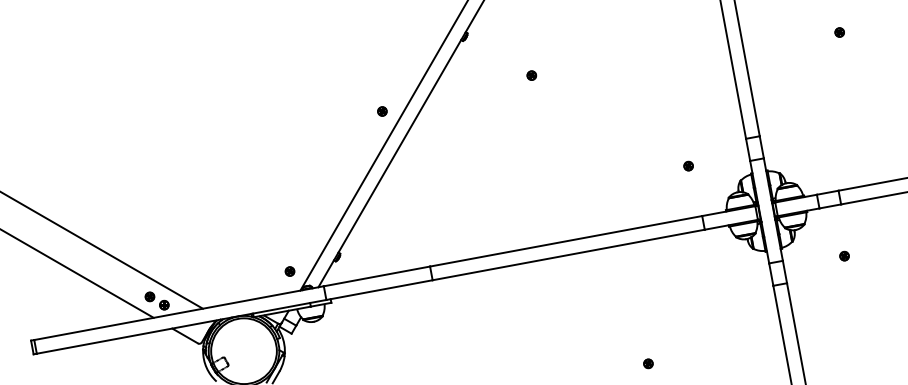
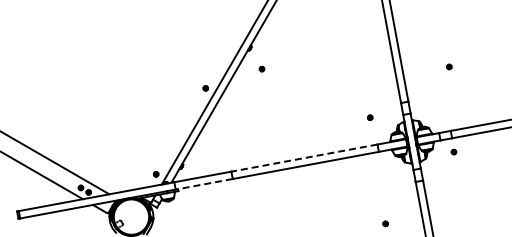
part: (839, 31) -> (449, 66), moved
part: (530, 74) -> (261, 68), moved
line: (564, 242) -> (303, 158), solid -> dashed
part: (843, 255) -> (453, 151), moved
line: (378, 290) -> (203, 184), solid -> dashed
part: (648, 363) -> (385, 223), moved

